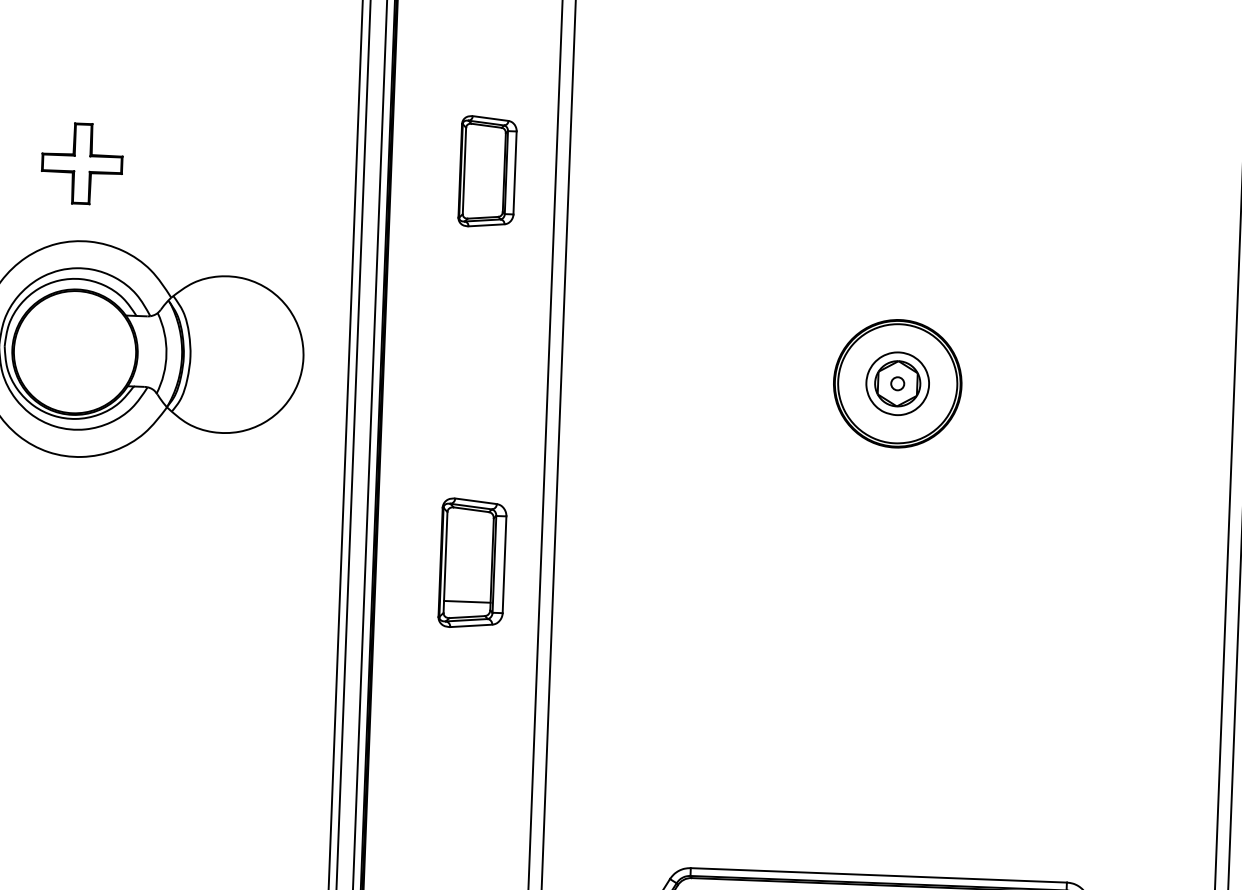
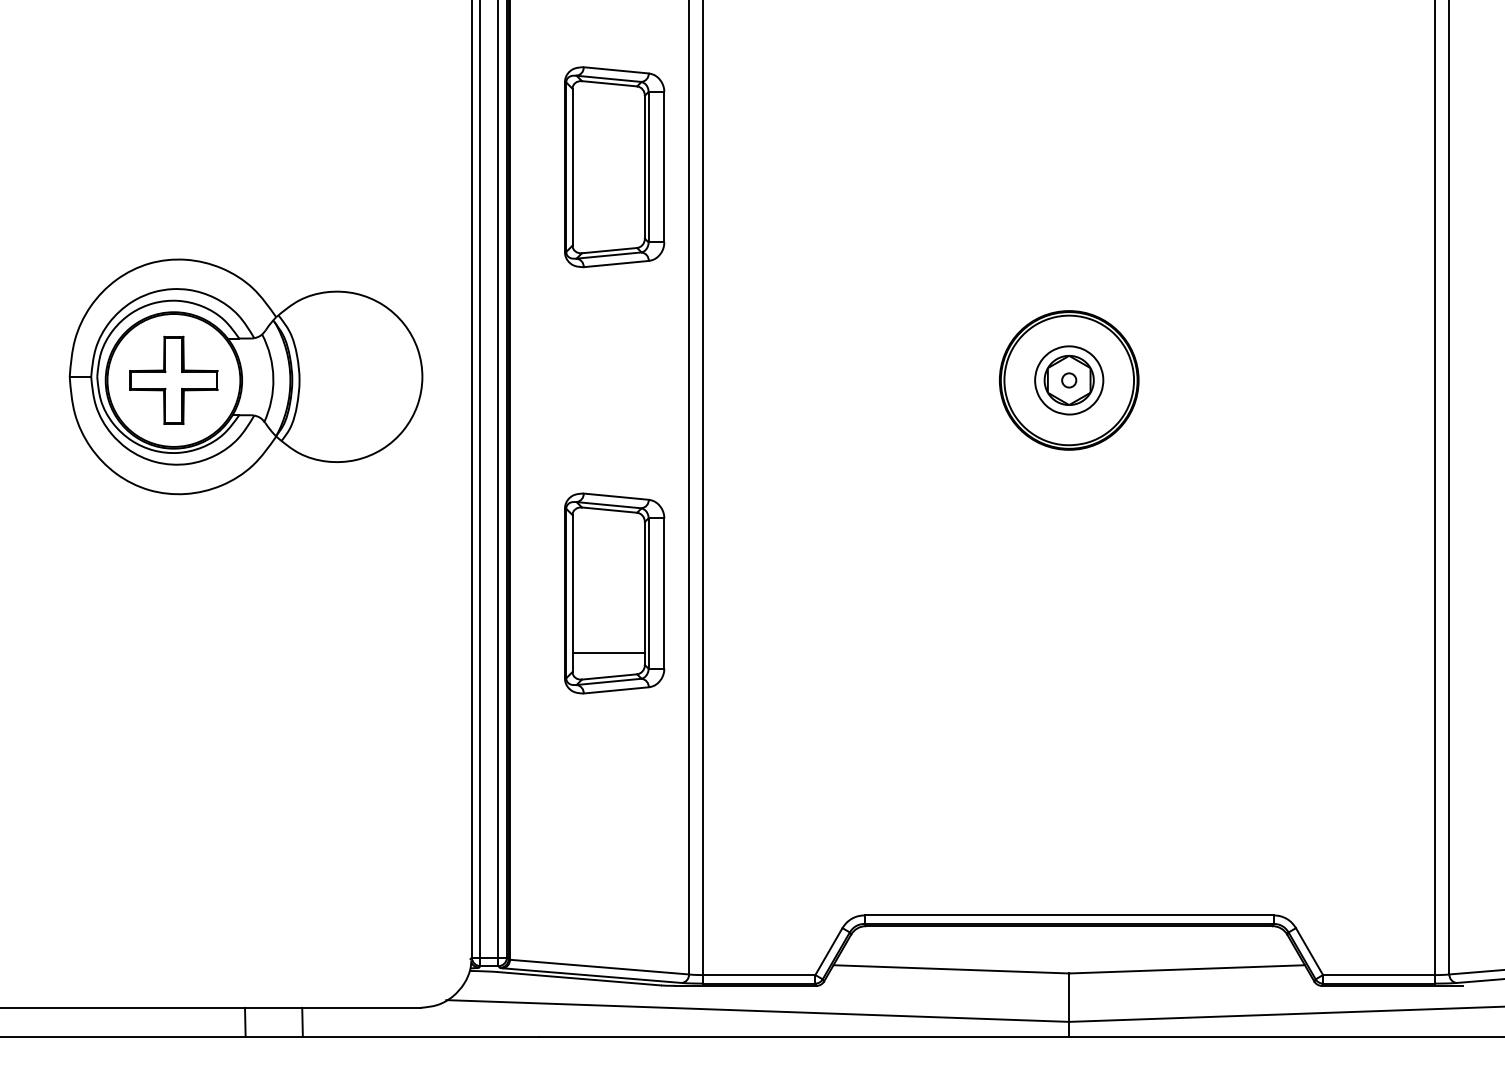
part: (81, 162) -> (173, 379), moved
part: (487, 172) -> (614, 167), size x1.67
part: (472, 563) -> (614, 593), size x1.43

